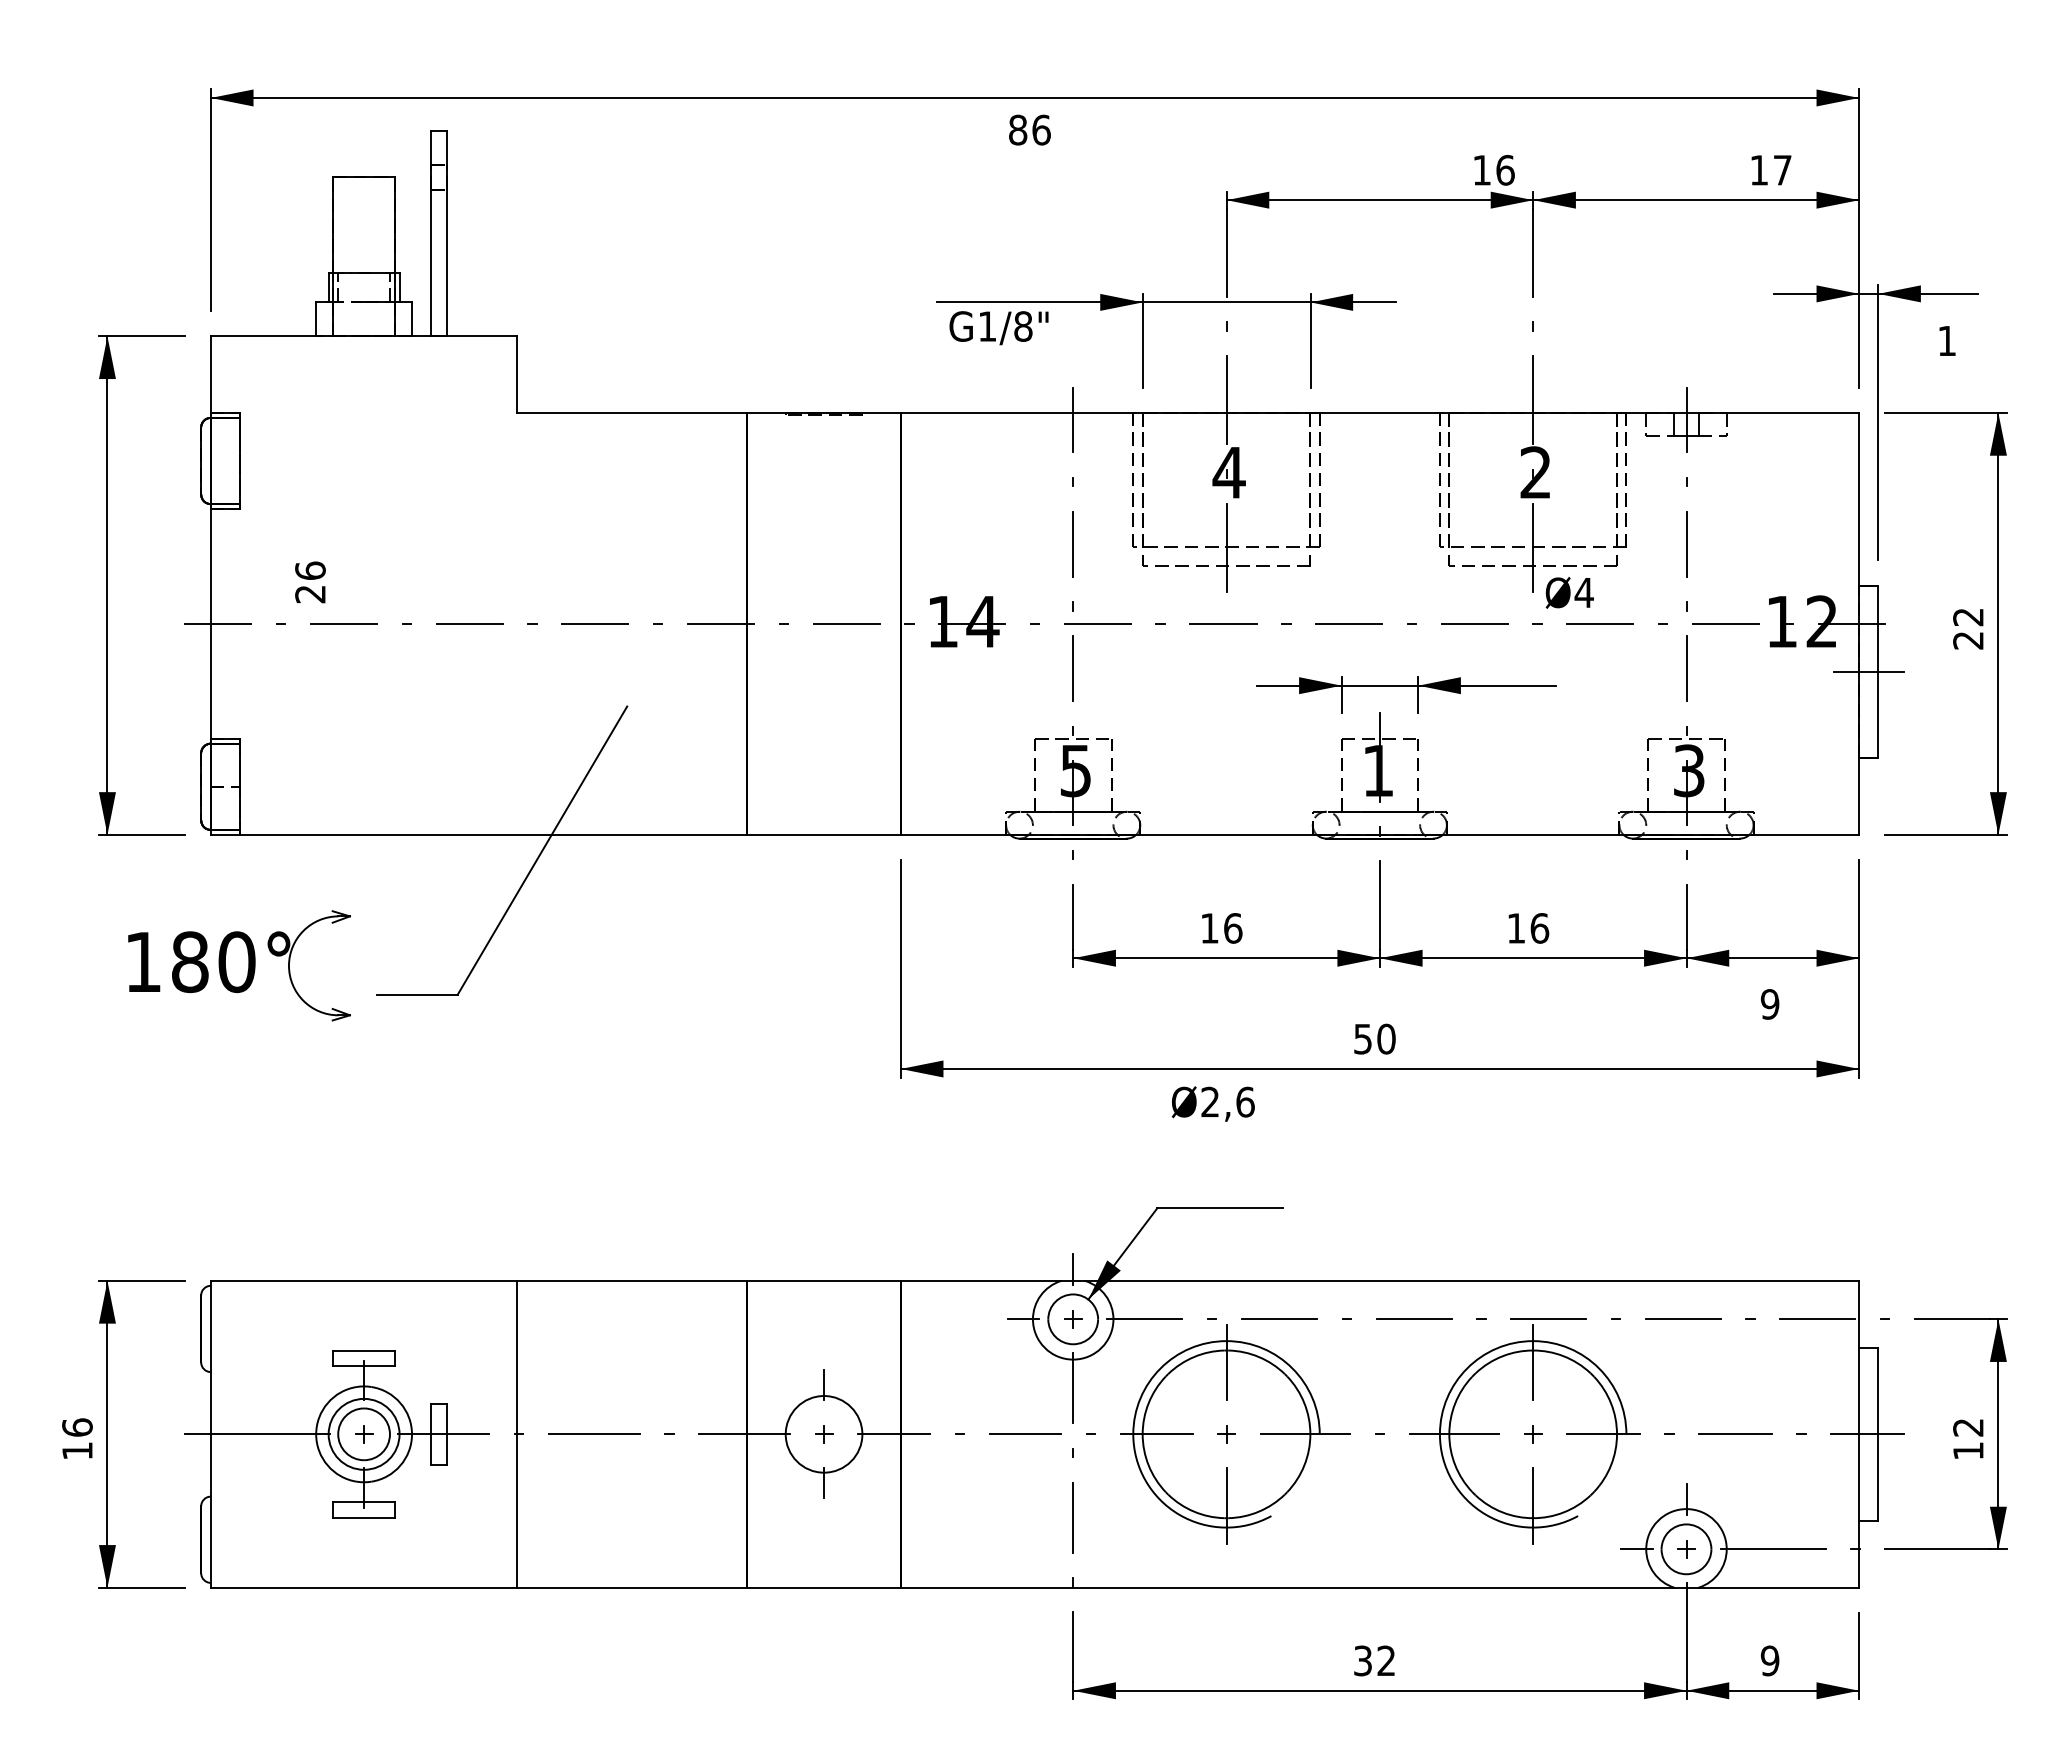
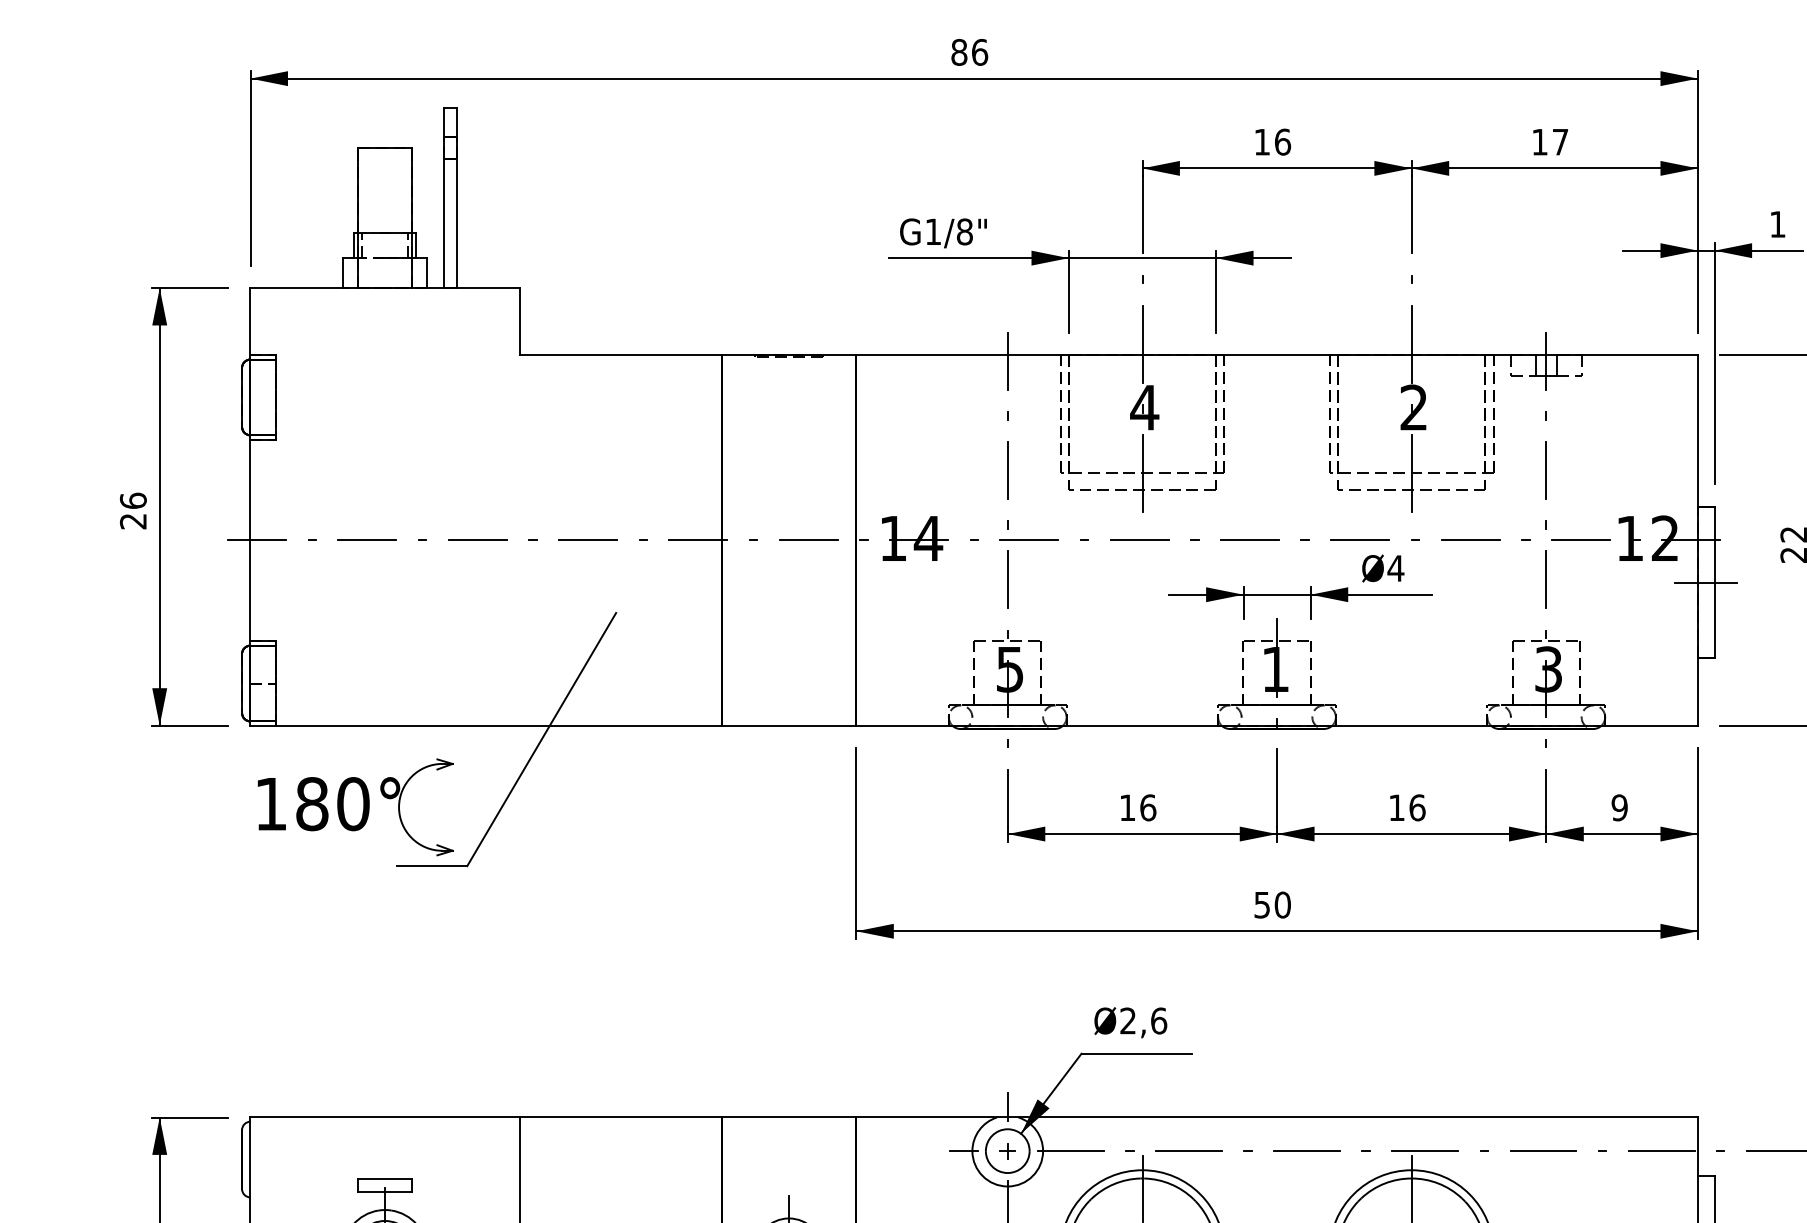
text: (1029, 129) -> (969, 51), moved
text: (1494, 170) -> (1273, 142), moved
text: (1771, 170) -> (1550, 142), moved
text: (998, 328) -> (943, 233), moved
text: (1947, 340) -> (1778, 223), moved
text: (310, 582) -> (133, 511), moved
text: (1569, 592) -> (1382, 568), moved
part: (239, 965) -> (355, 807), moved
text: (1770, 1004) -> (1620, 807), moved
text: (1212, 1103) -> (1130, 1022), moved

